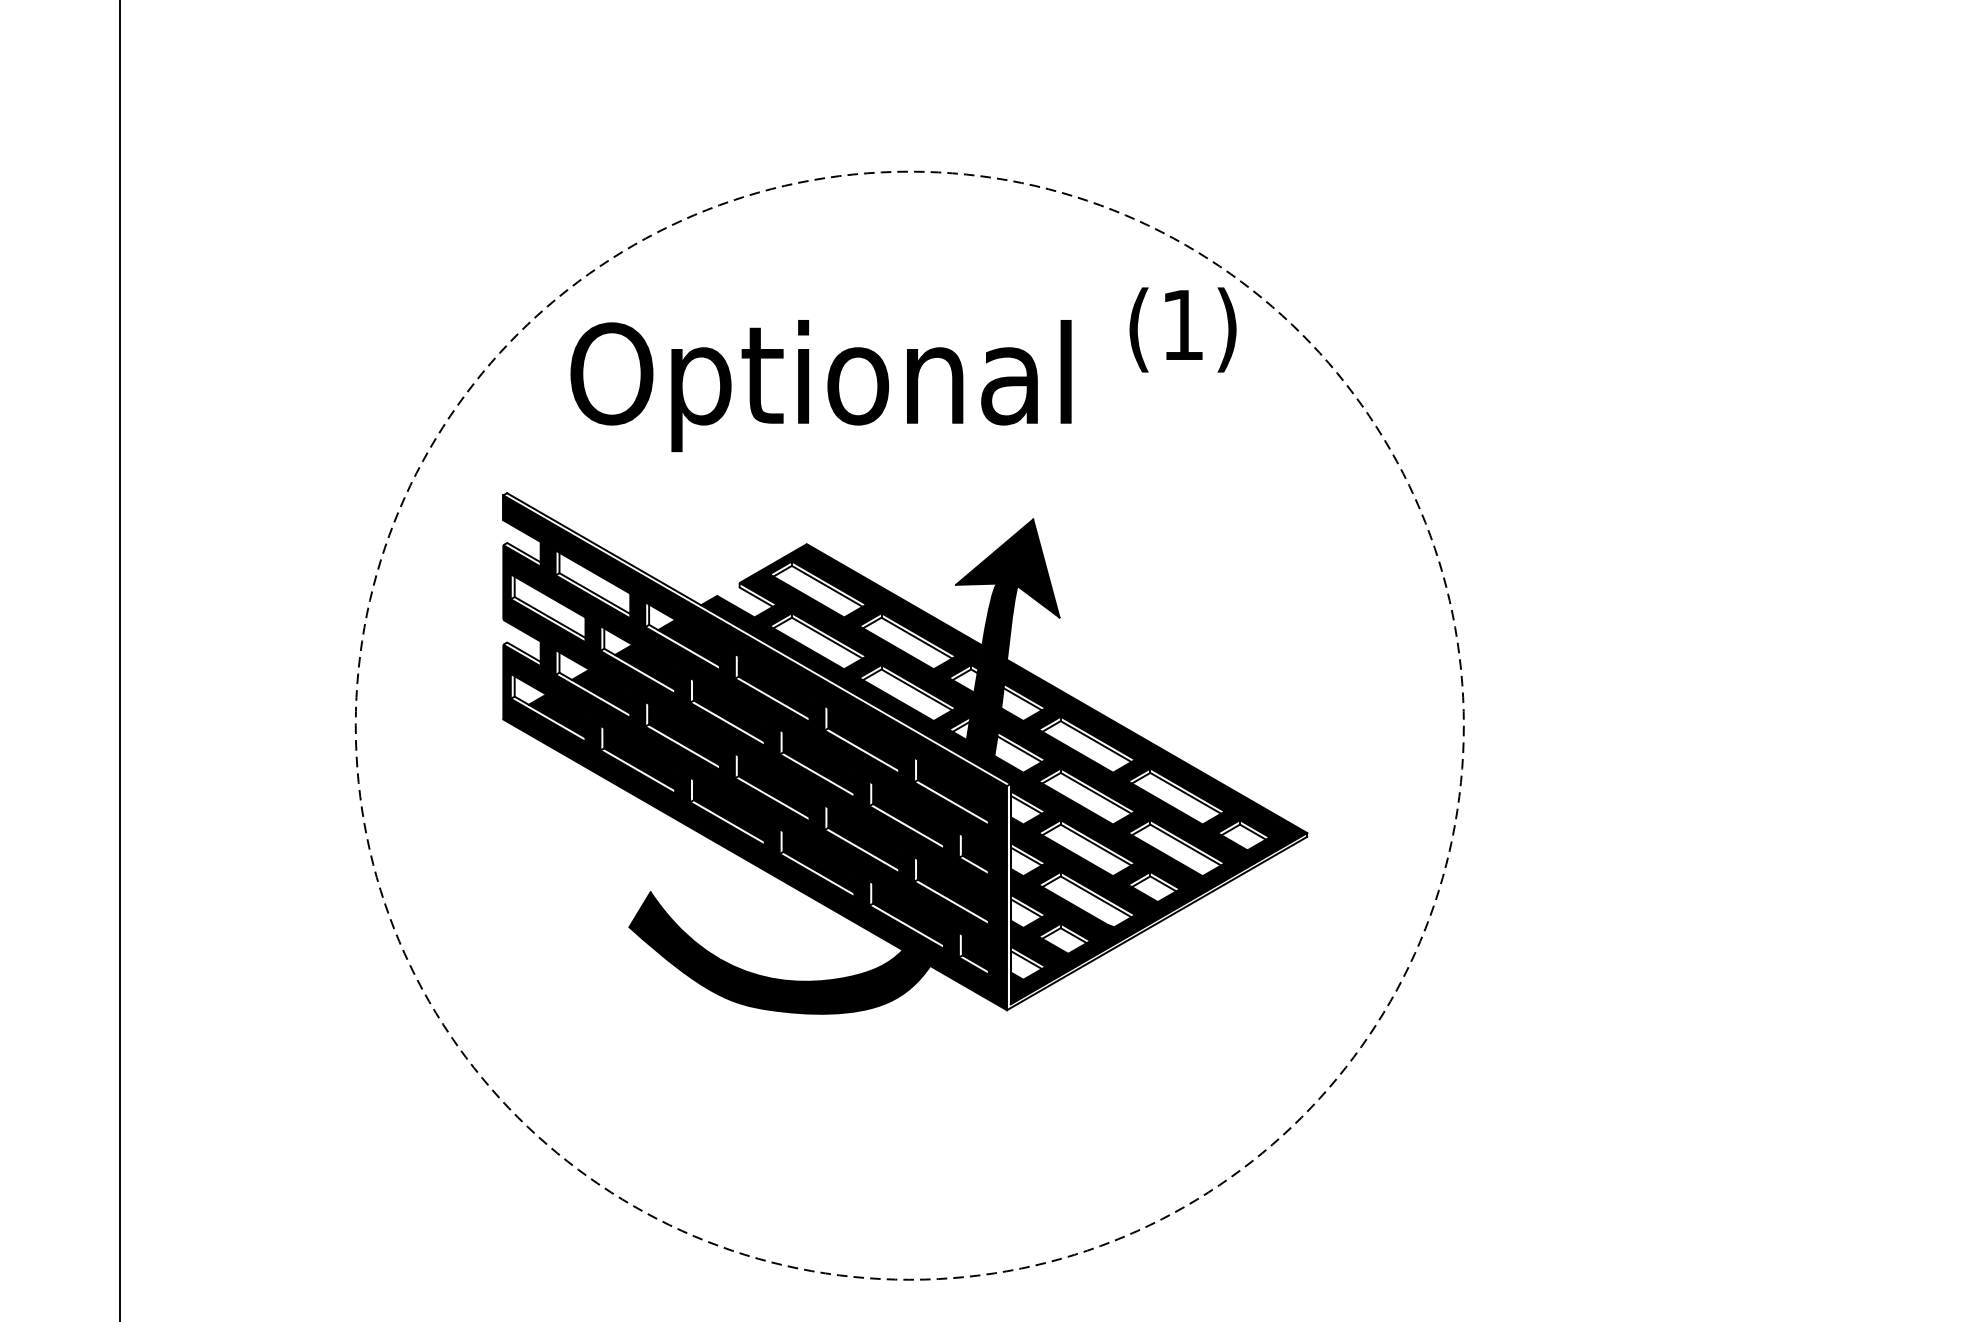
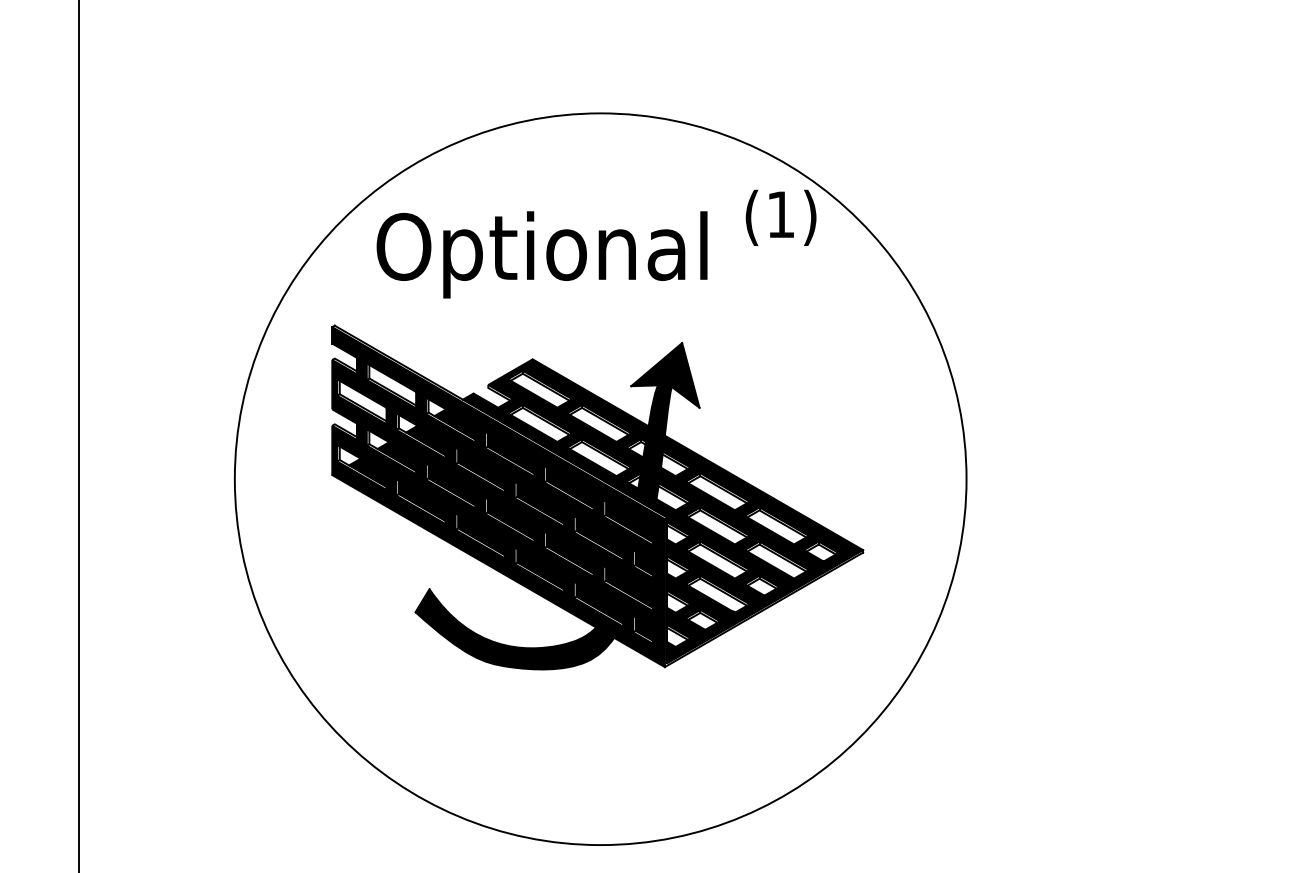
circle: (909, 726) -> (600, 479), dashed -> solid

